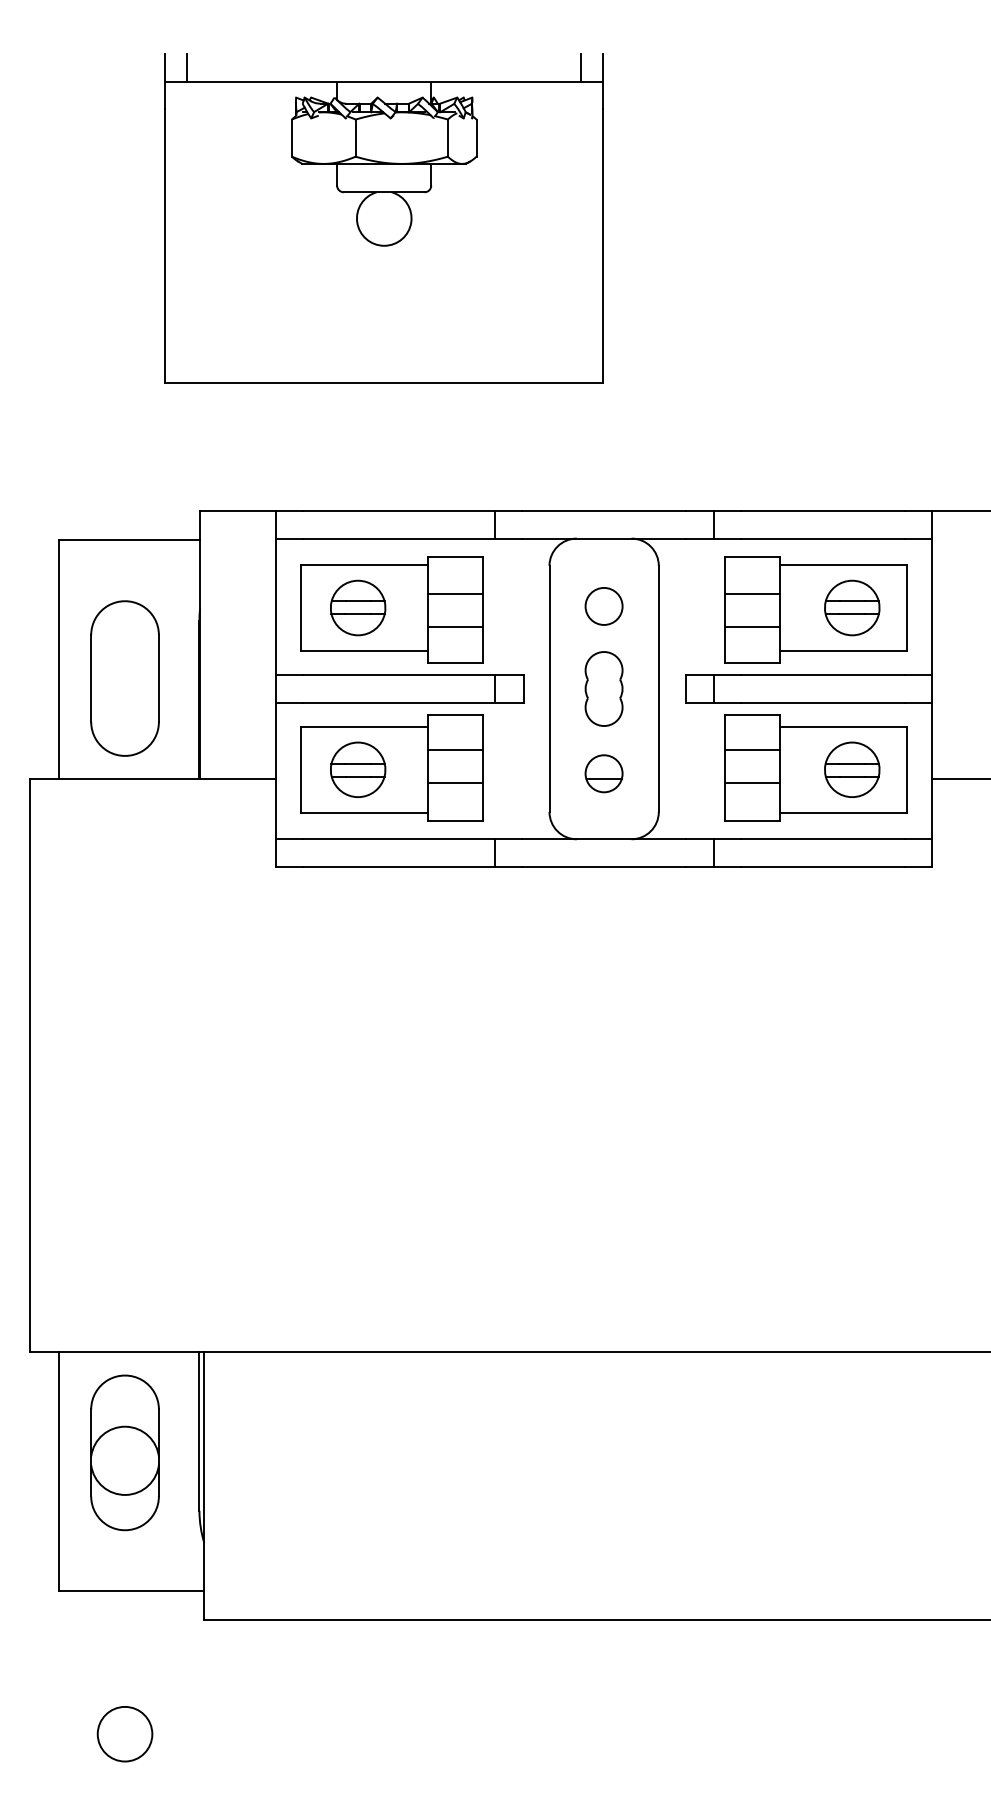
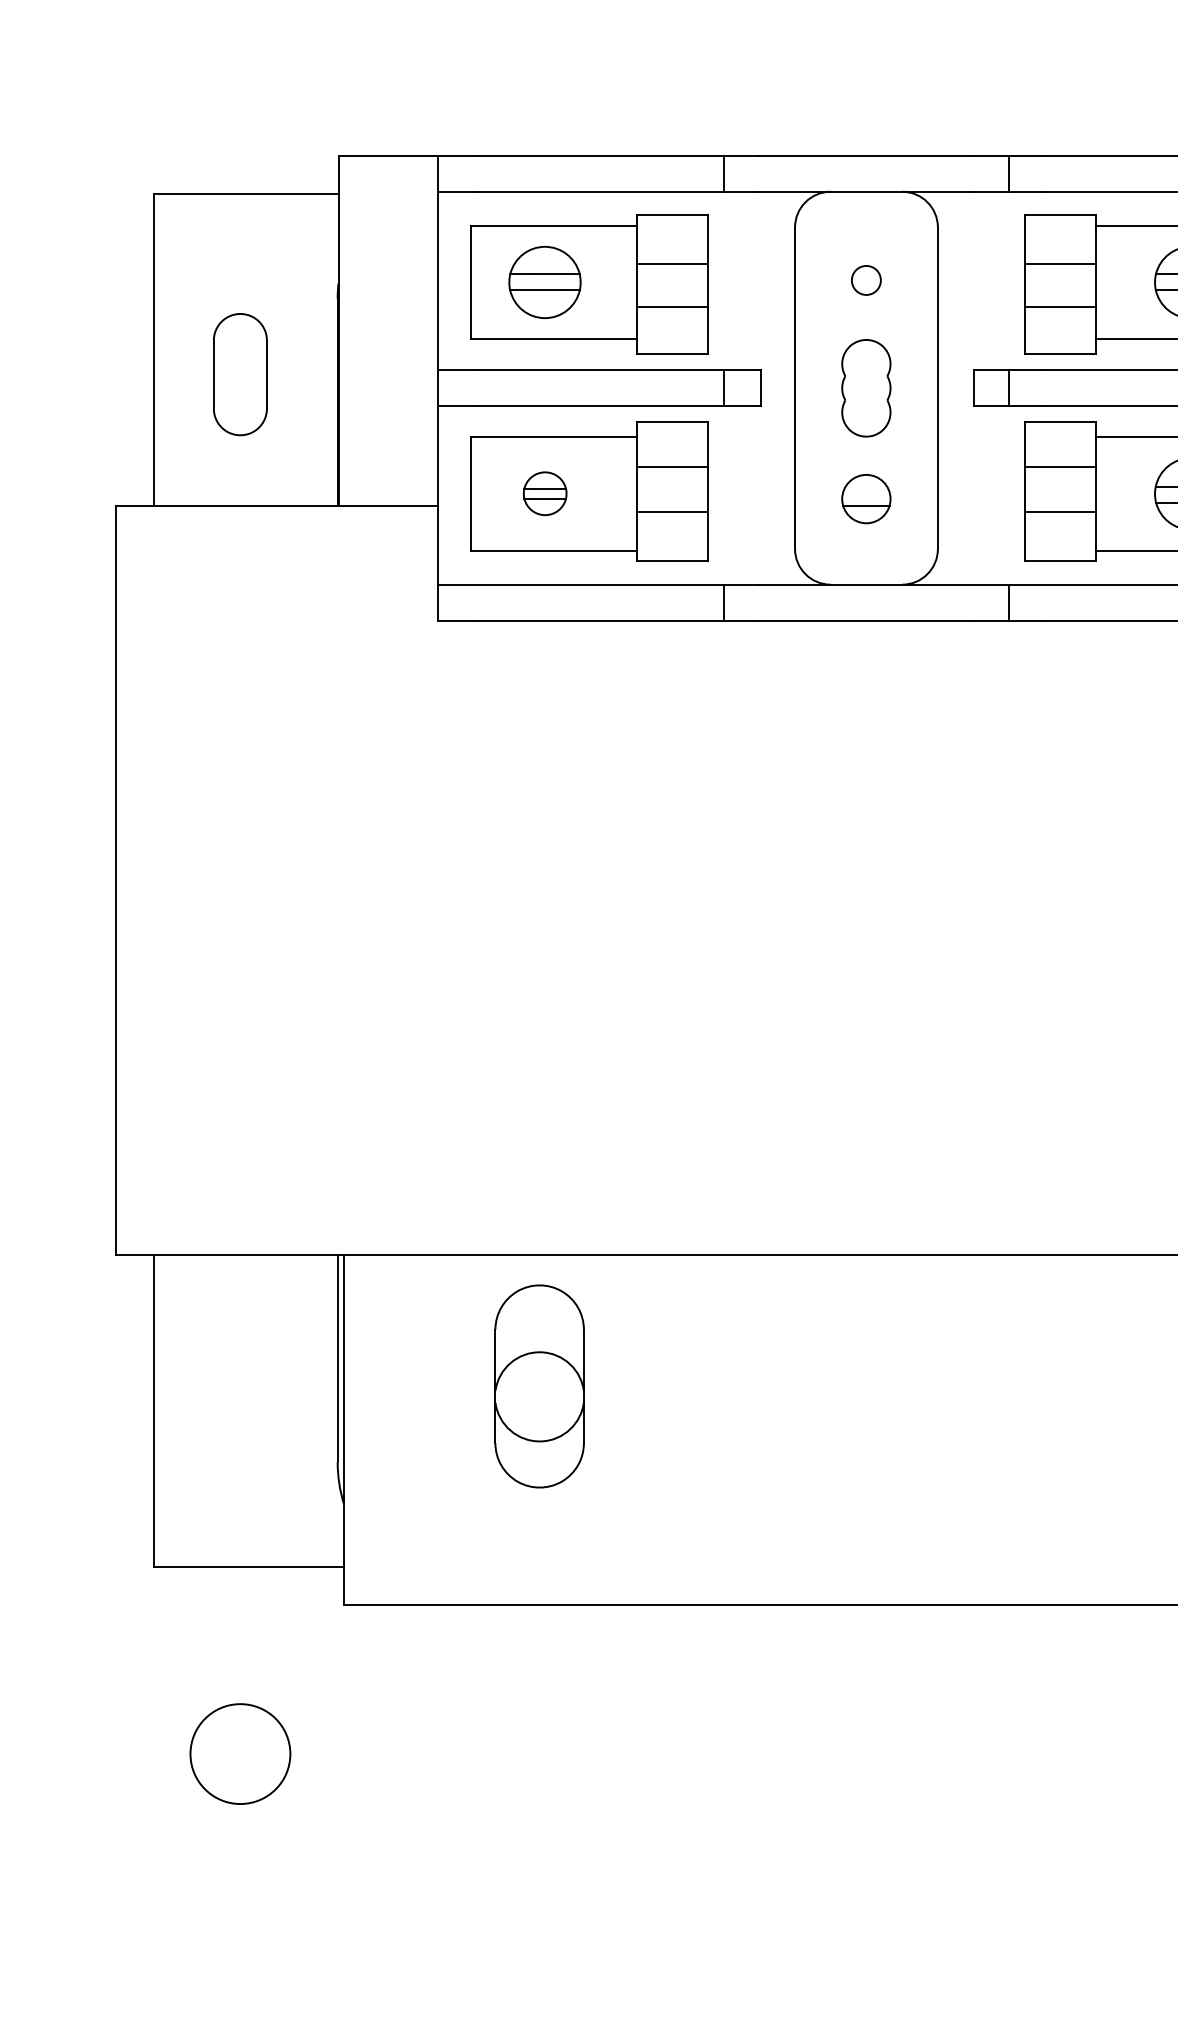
circle: (603, 605) -> (865, 279), size x0.6
part: (124, 678) -> (239, 374), size x0.6
part: (358, 769) -> (545, 493), size x0.6
part: (124, 1452) -> (538, 1385), moved
circle: (124, 1733) -> (239, 1753), size x1.4

